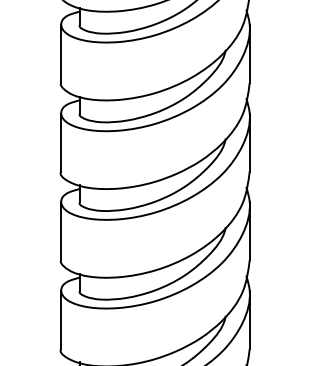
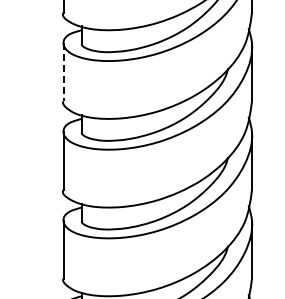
line: (61, 53) -> (63, 71), solid -> dashed

